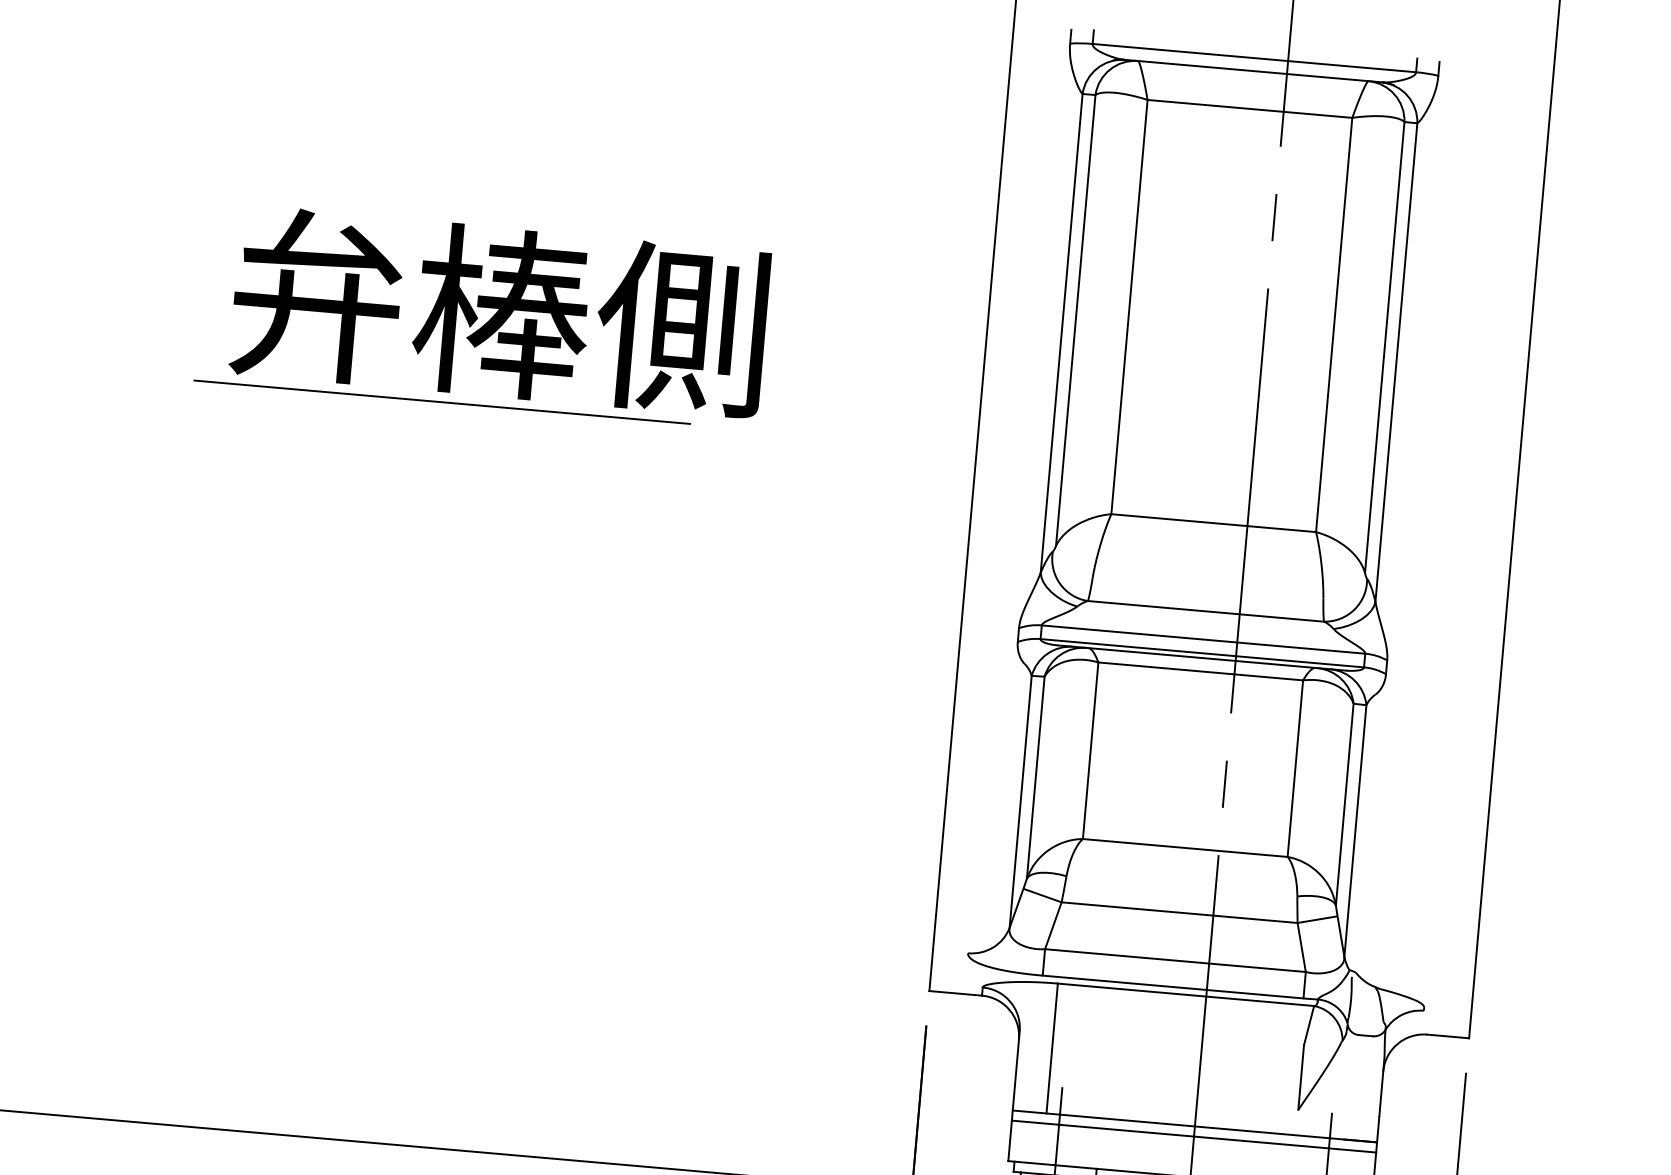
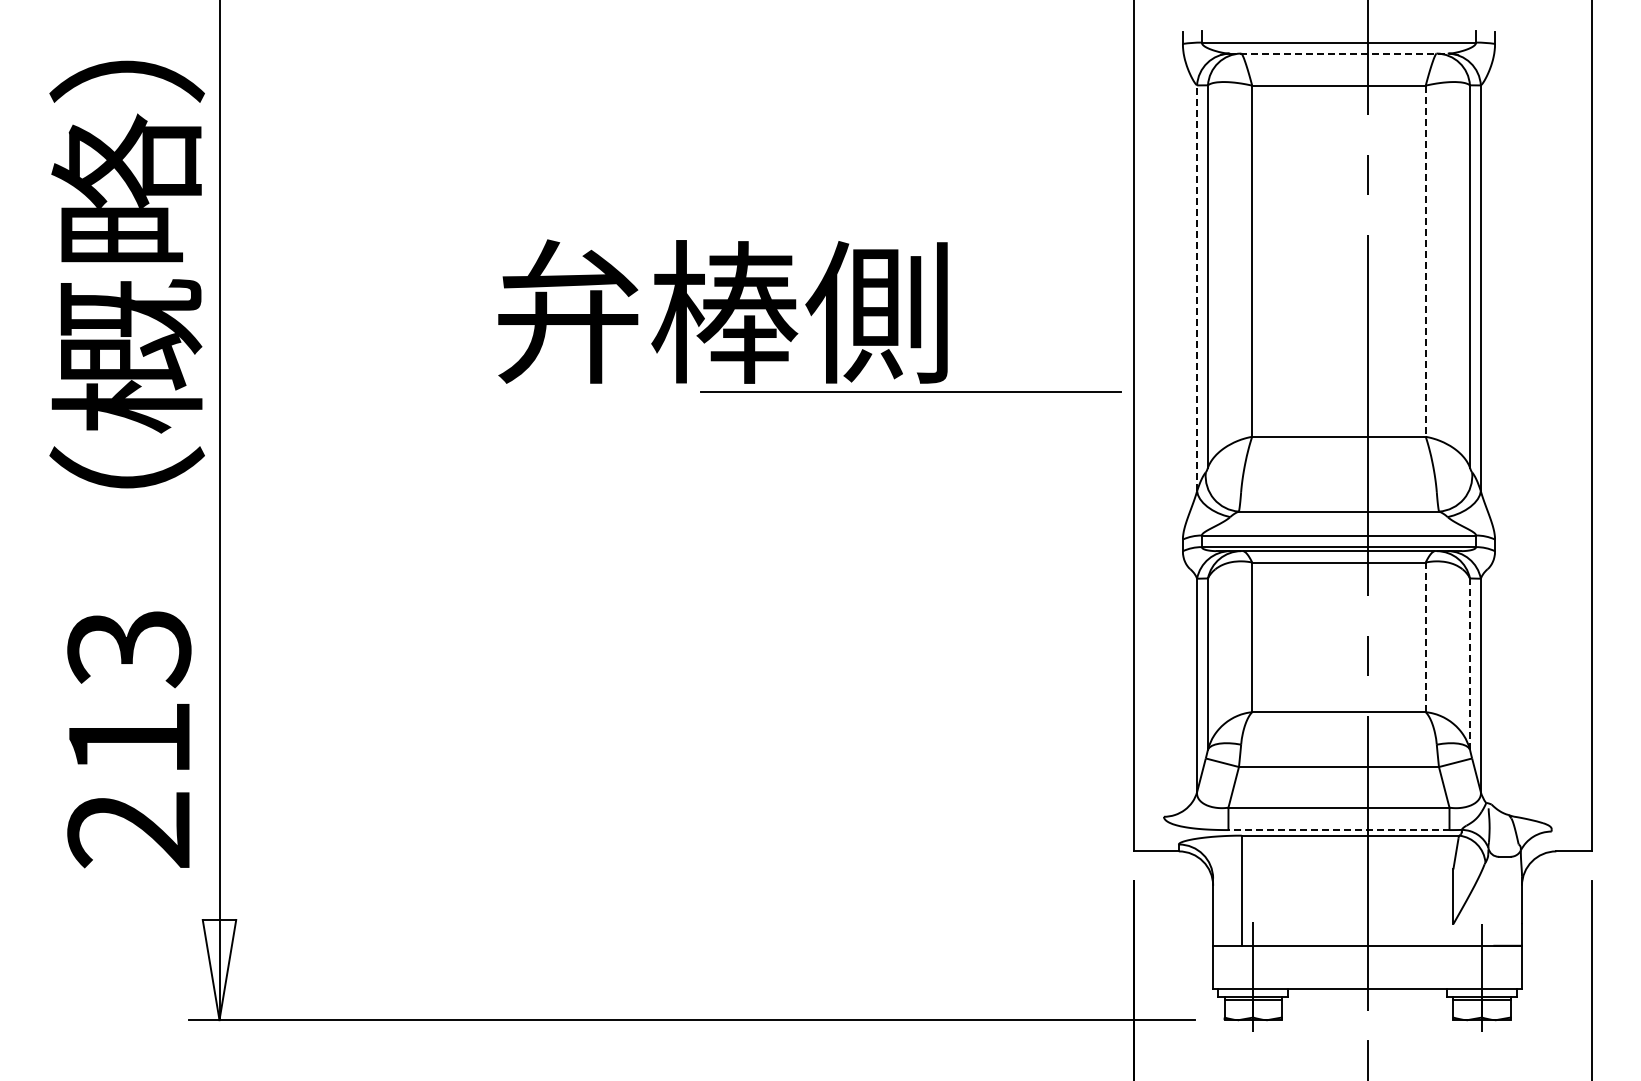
line: (1252, 70) -> (1338, 53), solid -> dashed
line: (1333, 325) -> (1425, 261), solid -> dashed
line: (1062, 333) -> (1197, 288), solid -> dashed
line: (441, 401) -> (910, 391), moved
line: (1295, 768) -> (1425, 637), solid -> dashed
line: (1344, 805) -> (1469, 664), solid -> dashed
line: (1172, 987) -> (1338, 830), solid -> dashed
line: (1193, 1136) -> (1367, 954), removed

